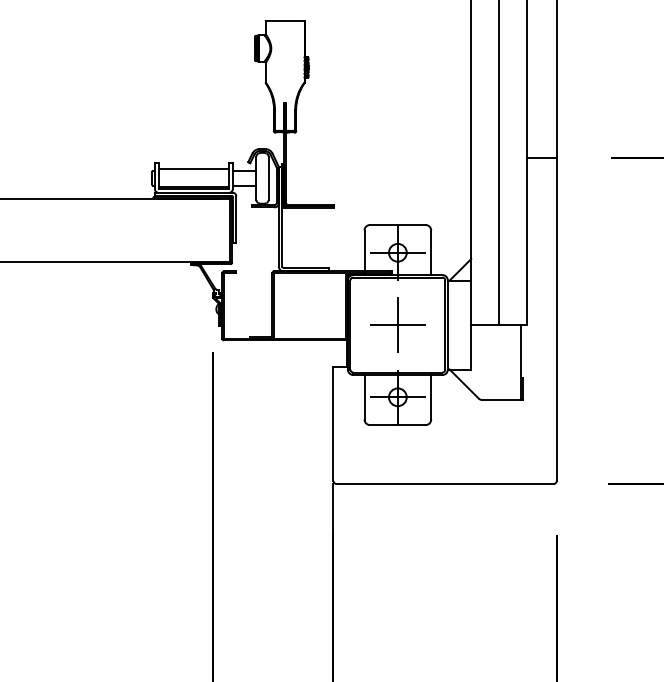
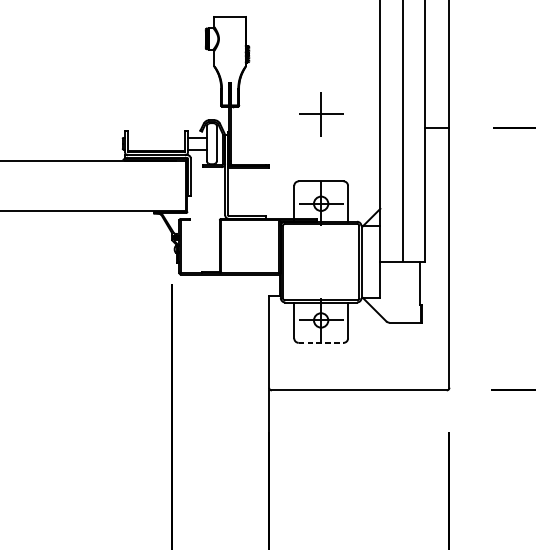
line: (193, 169) -> (156, 136), removed
part: (397, 324) -> (320, 113), moved
line: (397, 425) -> (320, 343), solid -> dashed

